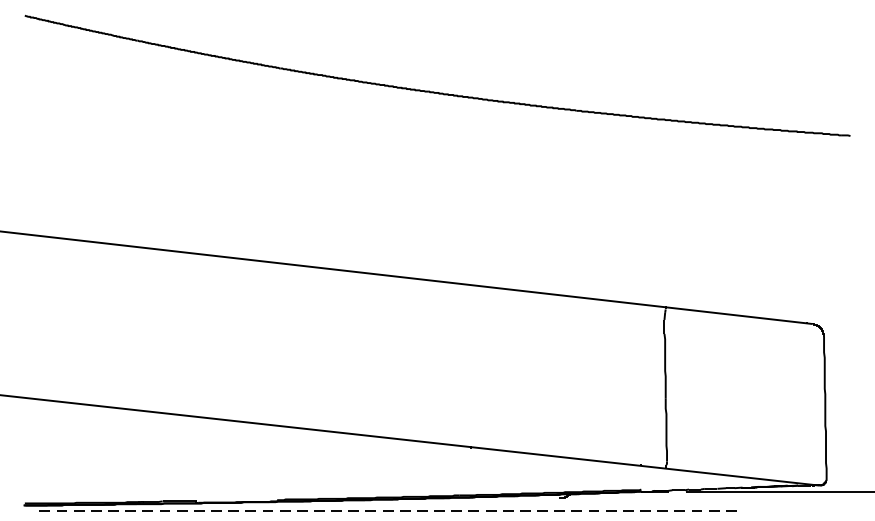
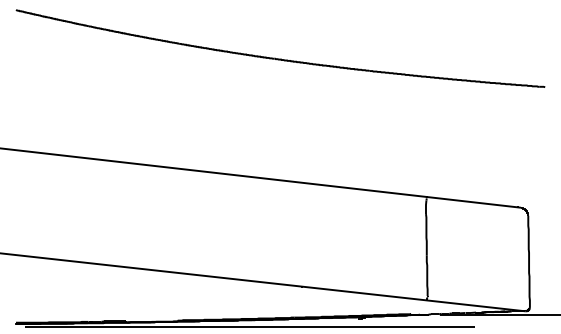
line: (390, 510) -> (250, 327), dashed -> solid

